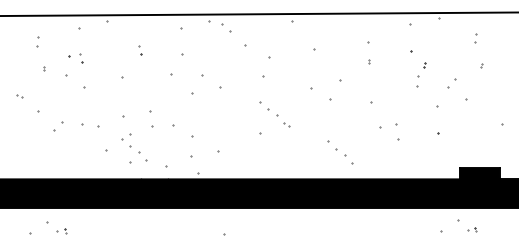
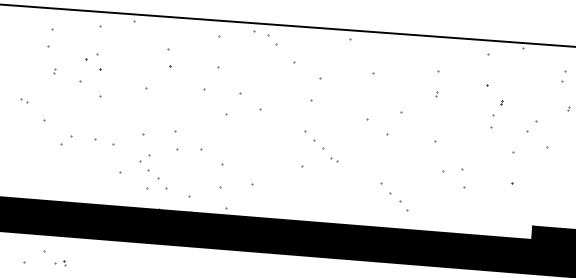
part: (37, 41) -> (50, 38), size x1.6
part: (140, 50) -> (169, 58), size x1.6
part: (81, 58) -> (100, 62), size x1.6

